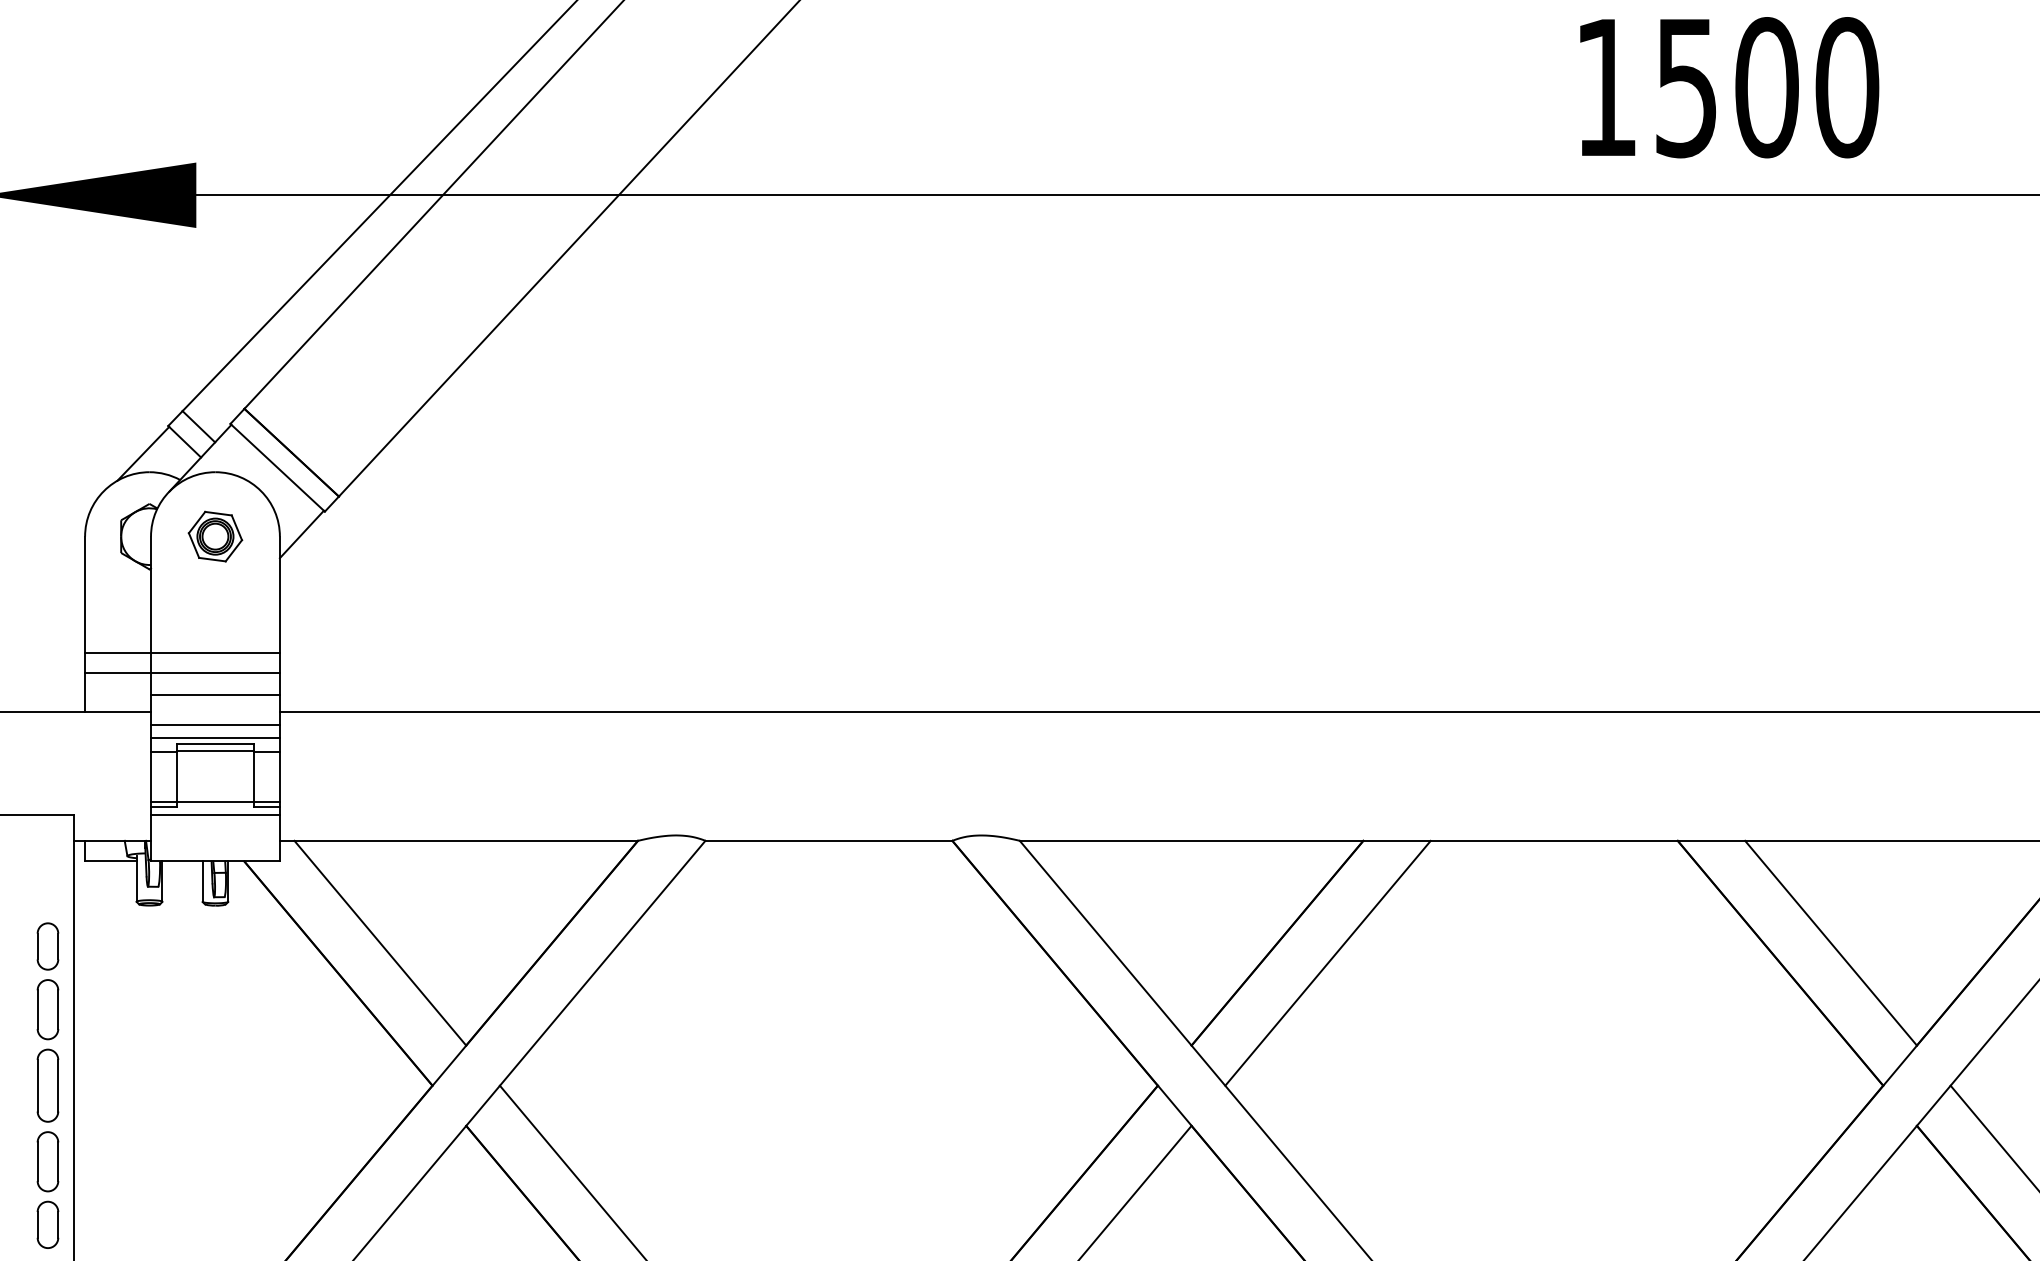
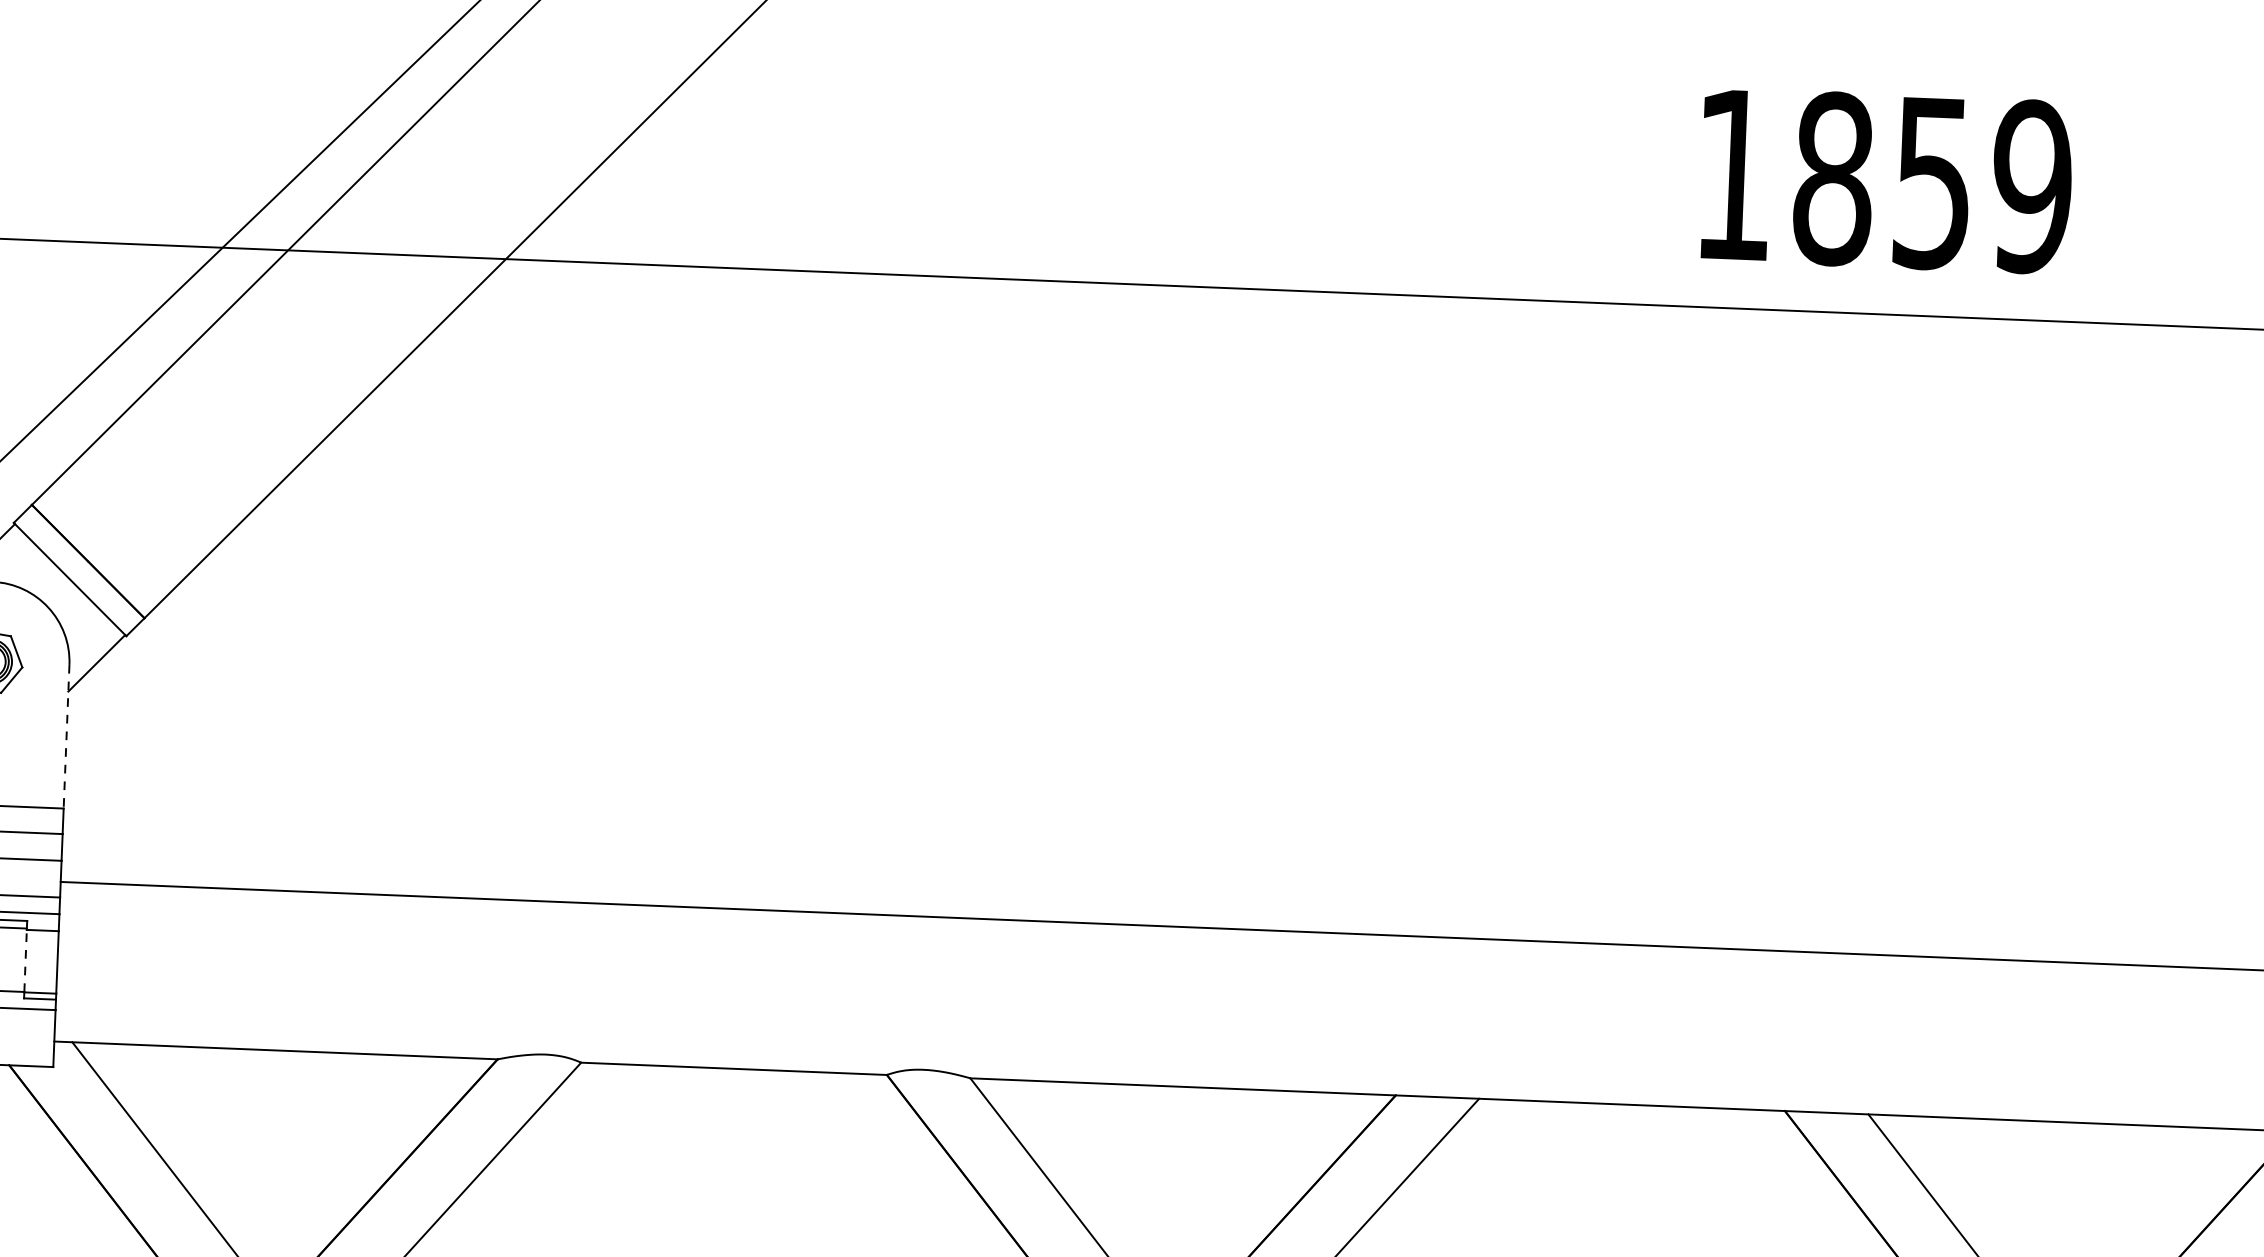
text: (1767, 87) -> (1933, 182), 1500 -> 1859
line: (279, 595) -> (66, 737), solid -> dashed
line: (254, 776) -> (26, 960), solid -> dashed

